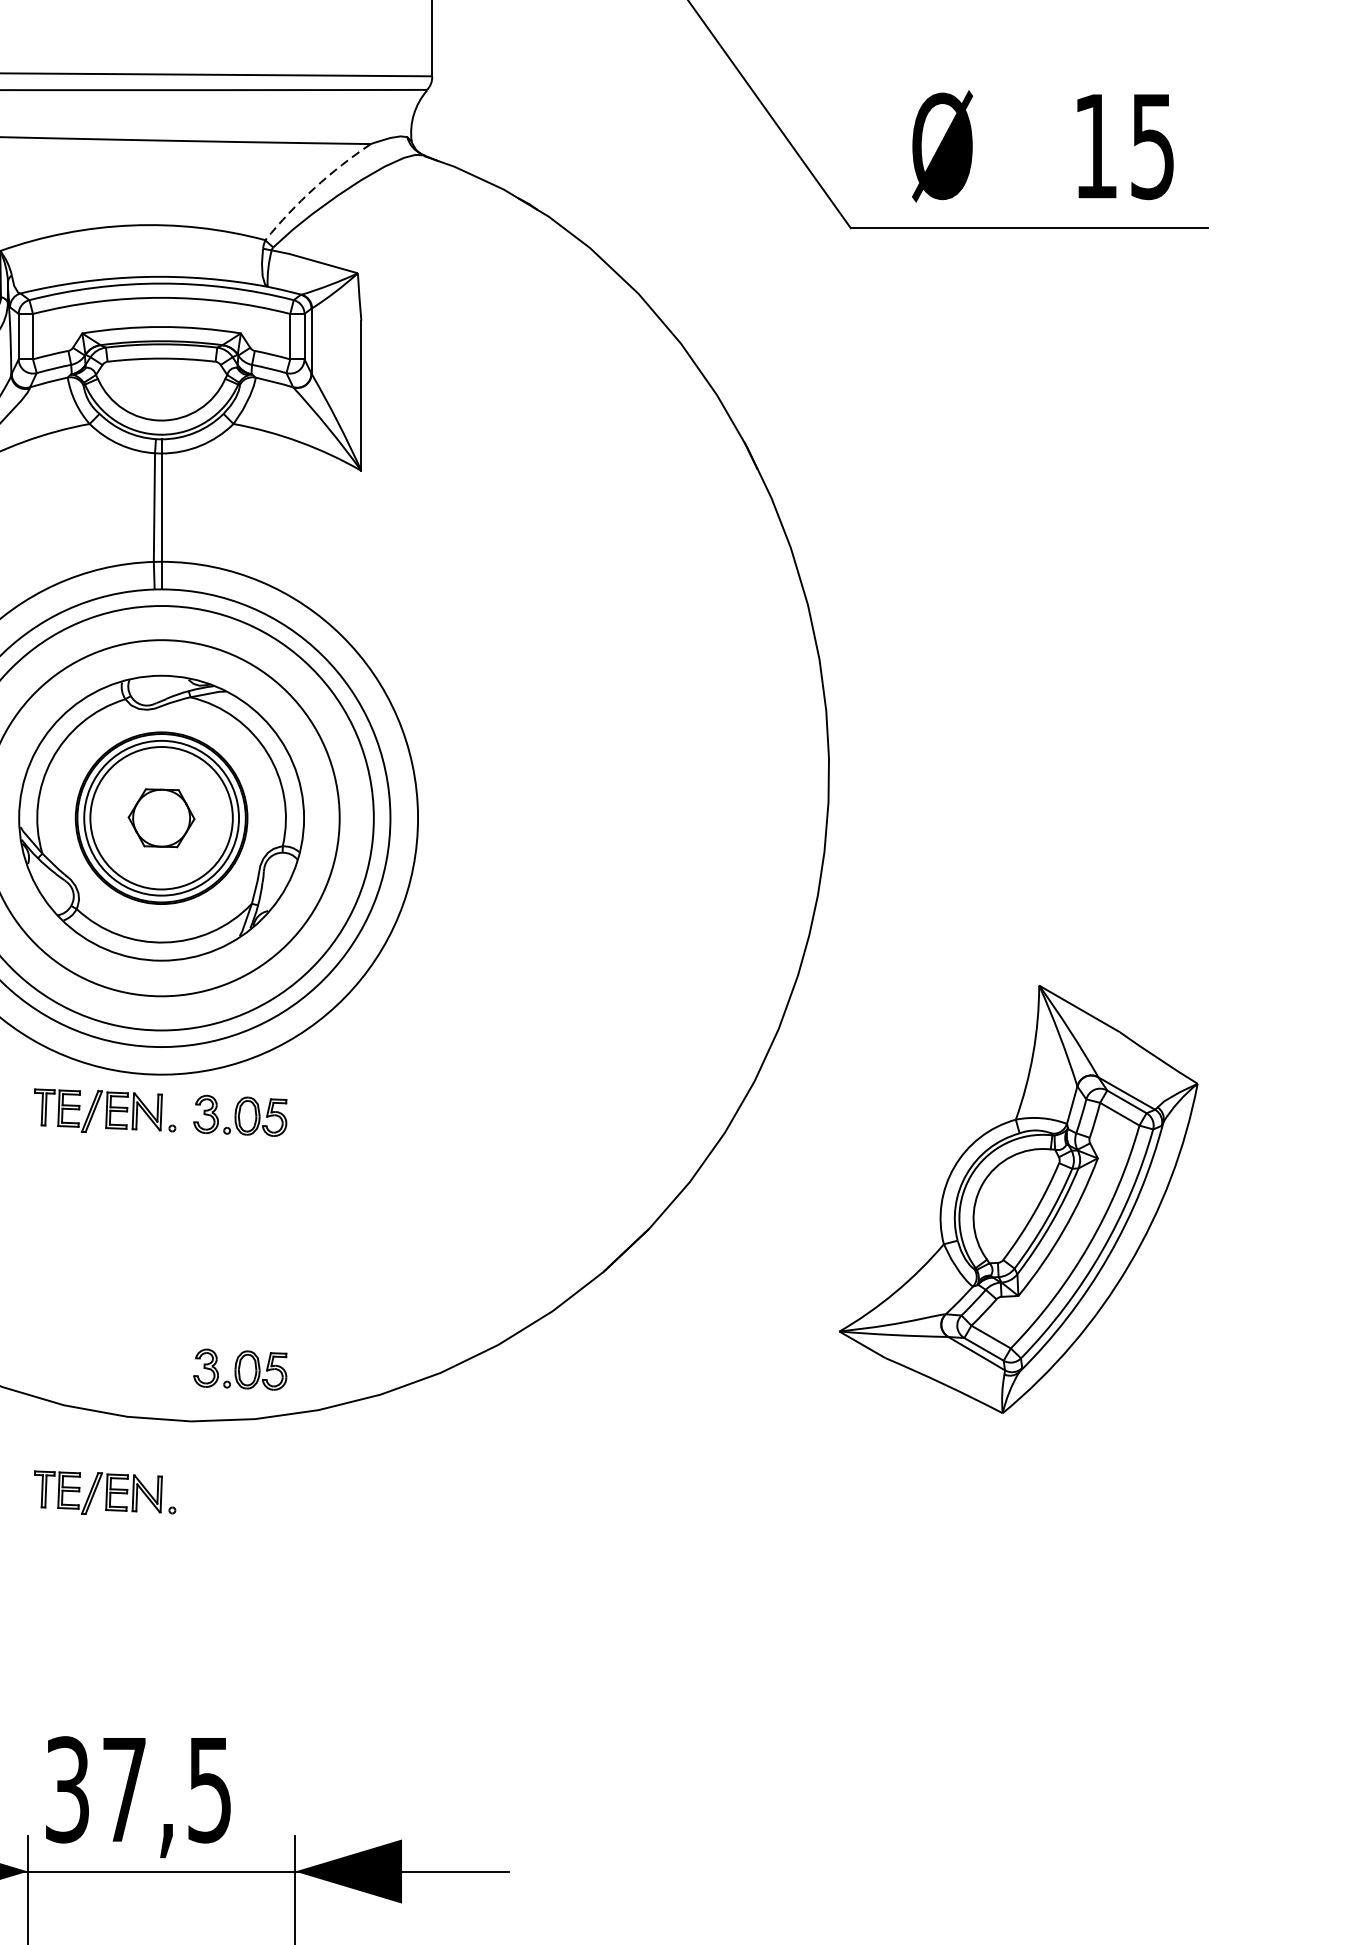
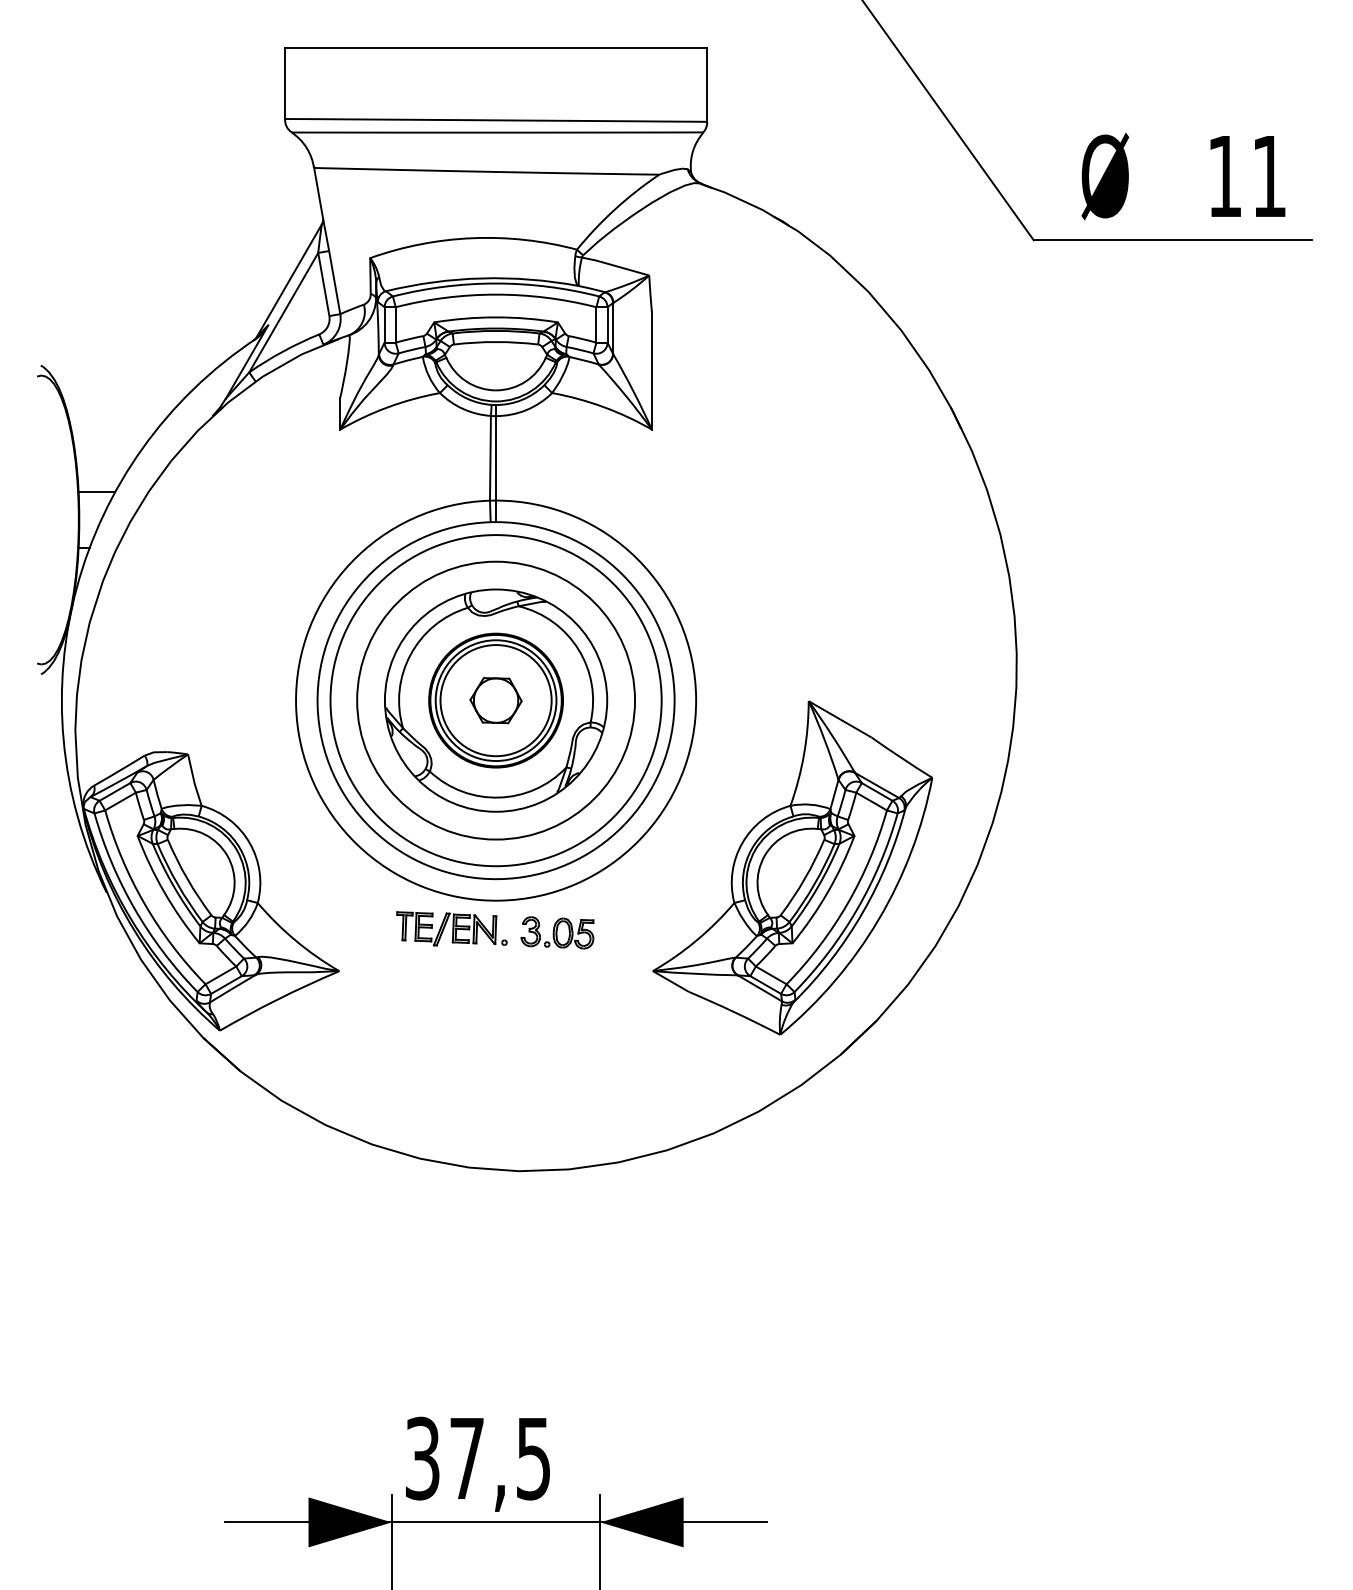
text: (1151, 147) -> (1268, 177), 15 -> 11
arc: (314, 188) -> (615, 209), dashed -> solid
part: (1018, 1198) -> (792, 867), moved
part: (240, 1369) -> (557, 1130), removed
part: (104, 1492) -> (451, 1226), removed

